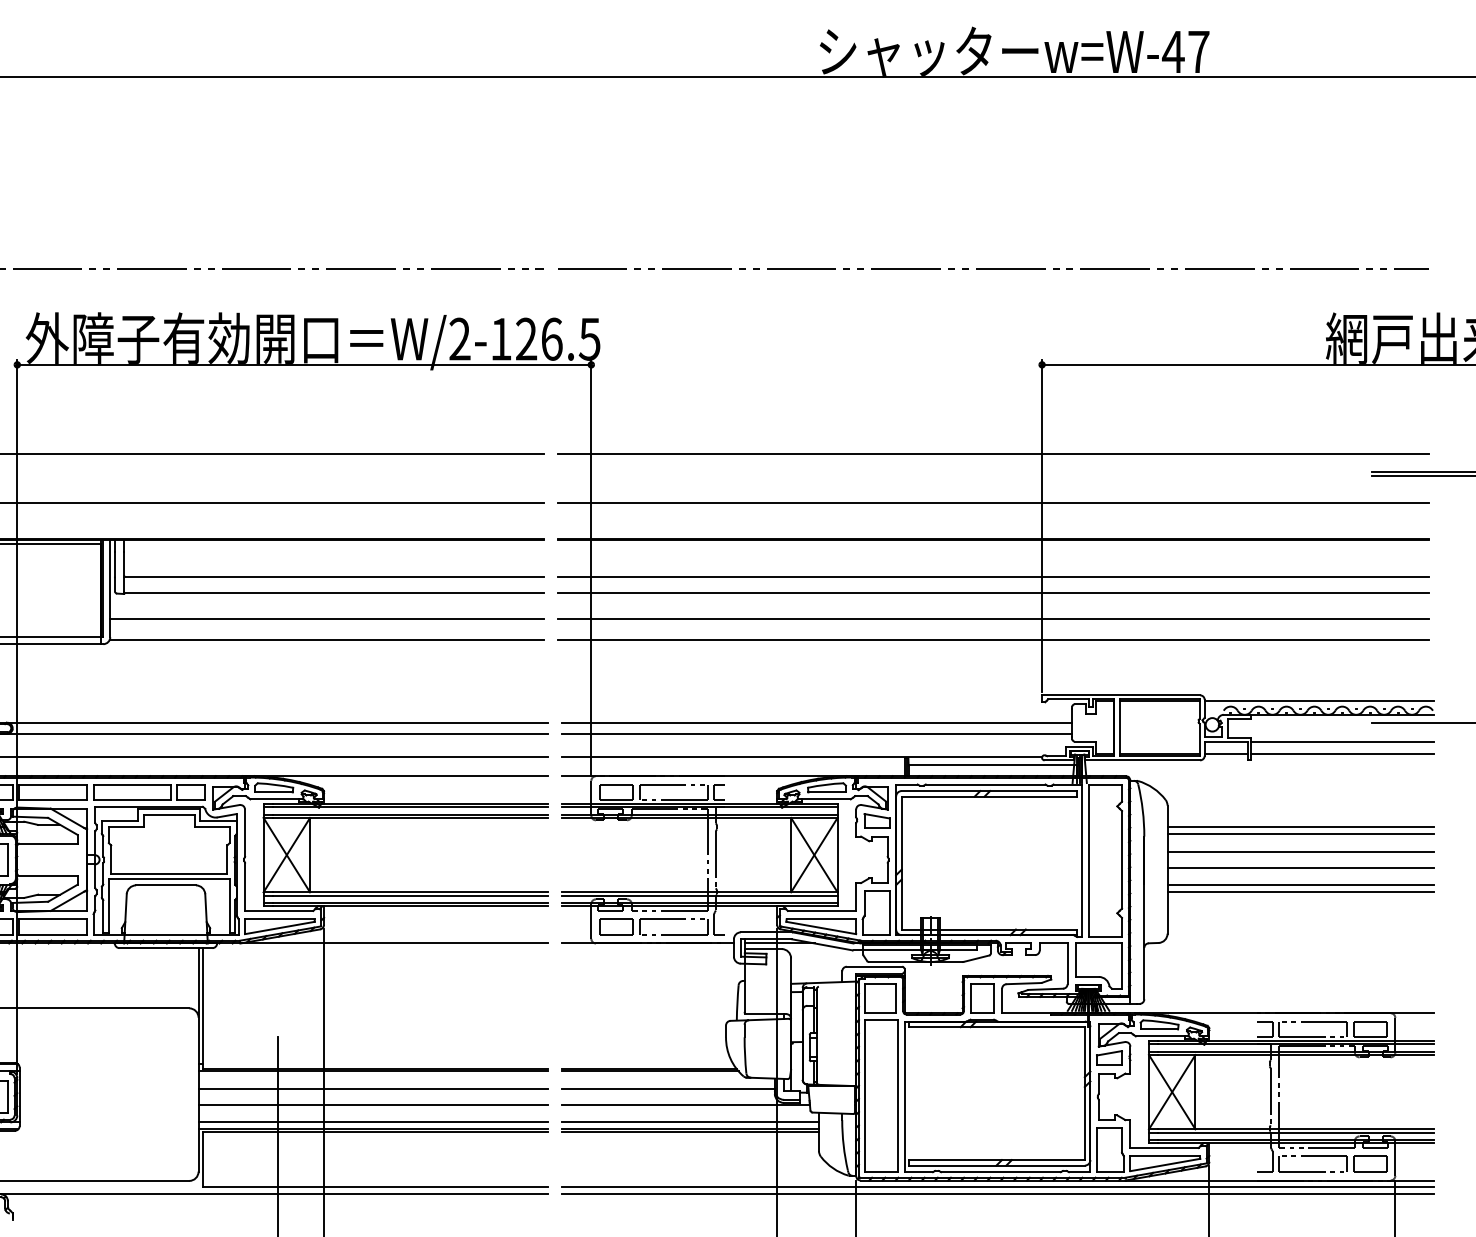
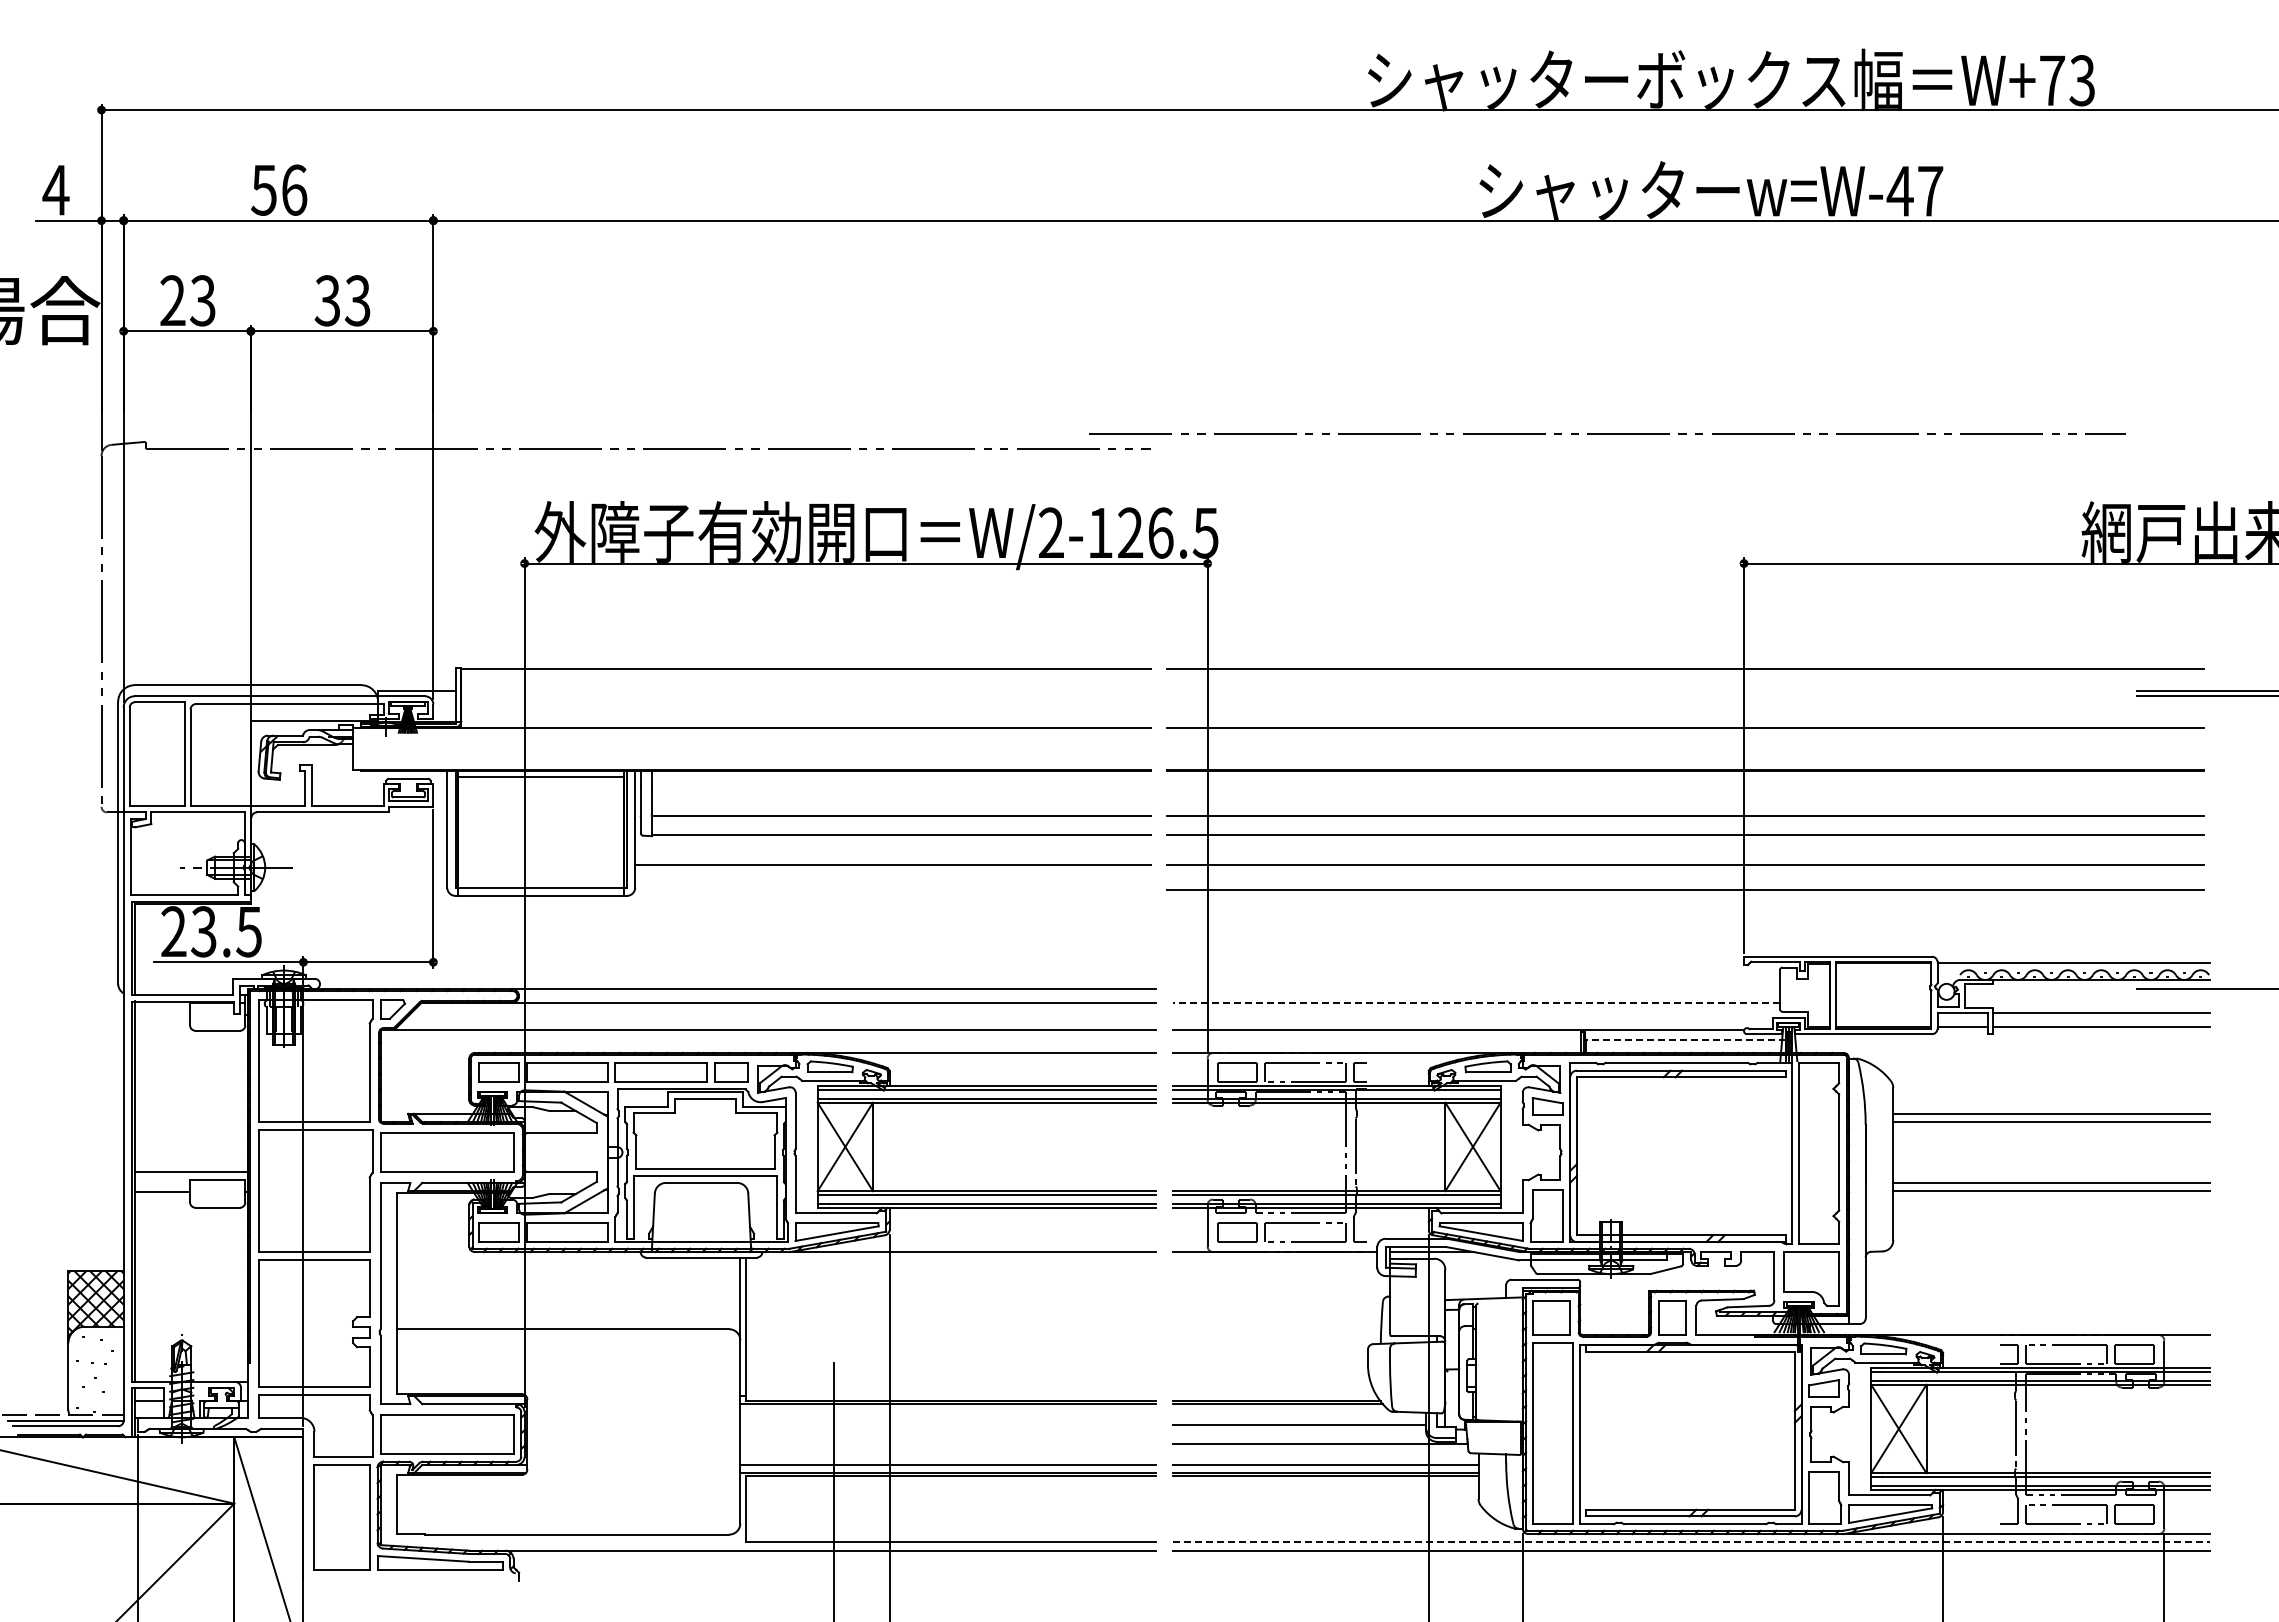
line: (992, 268) -> (1607, 433), moved
line: (326, 639) -> (892, 890), removed
line: (817, 722) -> (1476, 989), removed
line: (816, 733) -> (1475, 1002), solid -> dashed
line: (992, 765) -> (1685, 1040), solid -> dashed
line: (1300, 852) -> (2051, 1143), removed
line: (1300, 867) -> (2051, 1161), removed
line: (373, 1089) -> (948, 1425), removed
line: (373, 1104) -> (948, 1443), removed
line: (997, 1187) -> (1691, 1542), solid -> dashed

